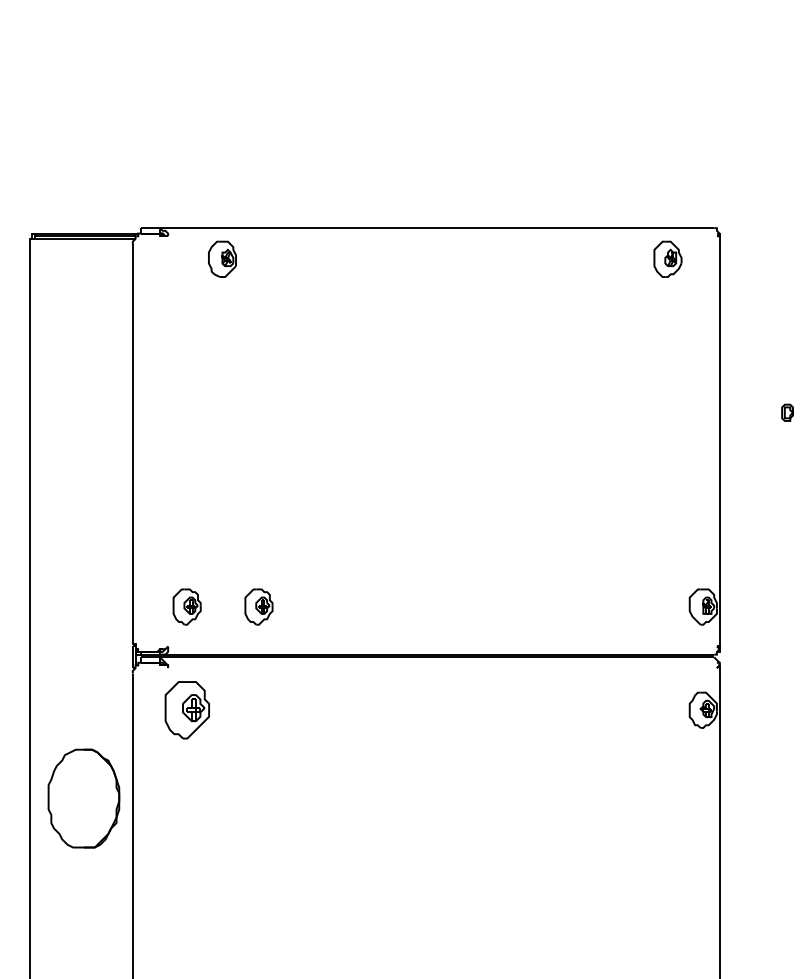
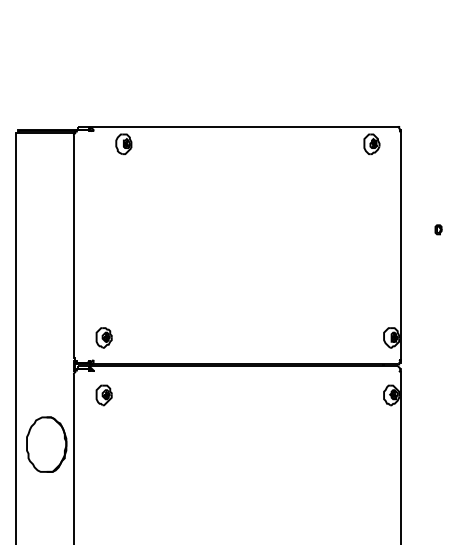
part: (257, 606) -> (143, 337), removed
part: (185, 710) -> (103, 395), size x0.62

